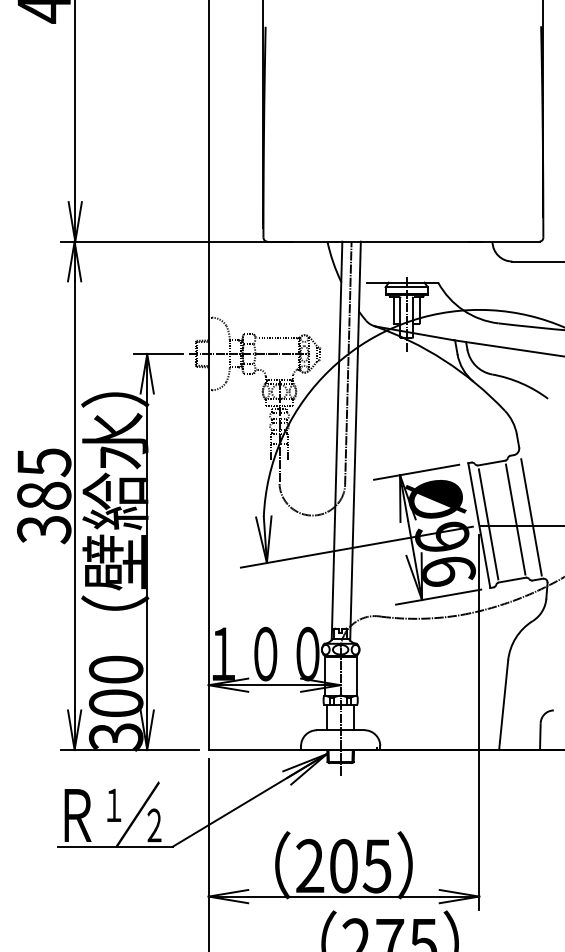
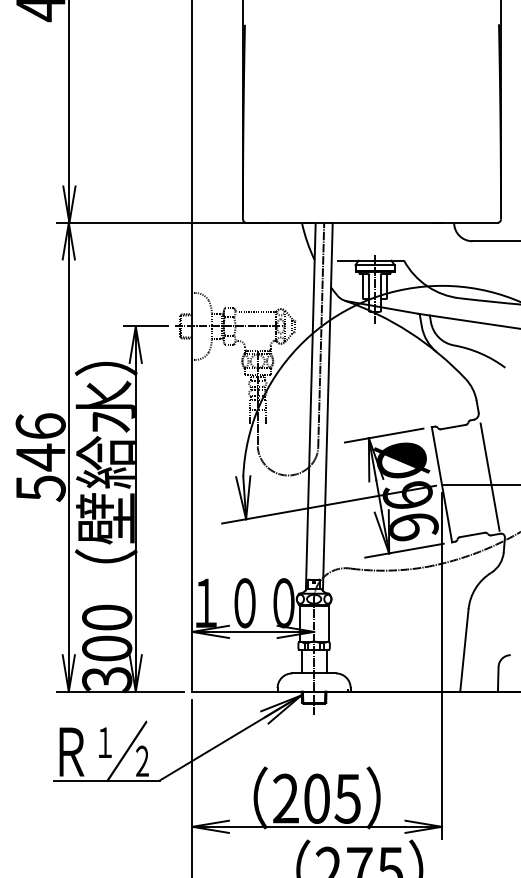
text: (43, 496) -> (40, 457), 385 -> 546
line: (515, 518) -> (475, 478), removed
line: (488, 524) -> (450, 483), removed

